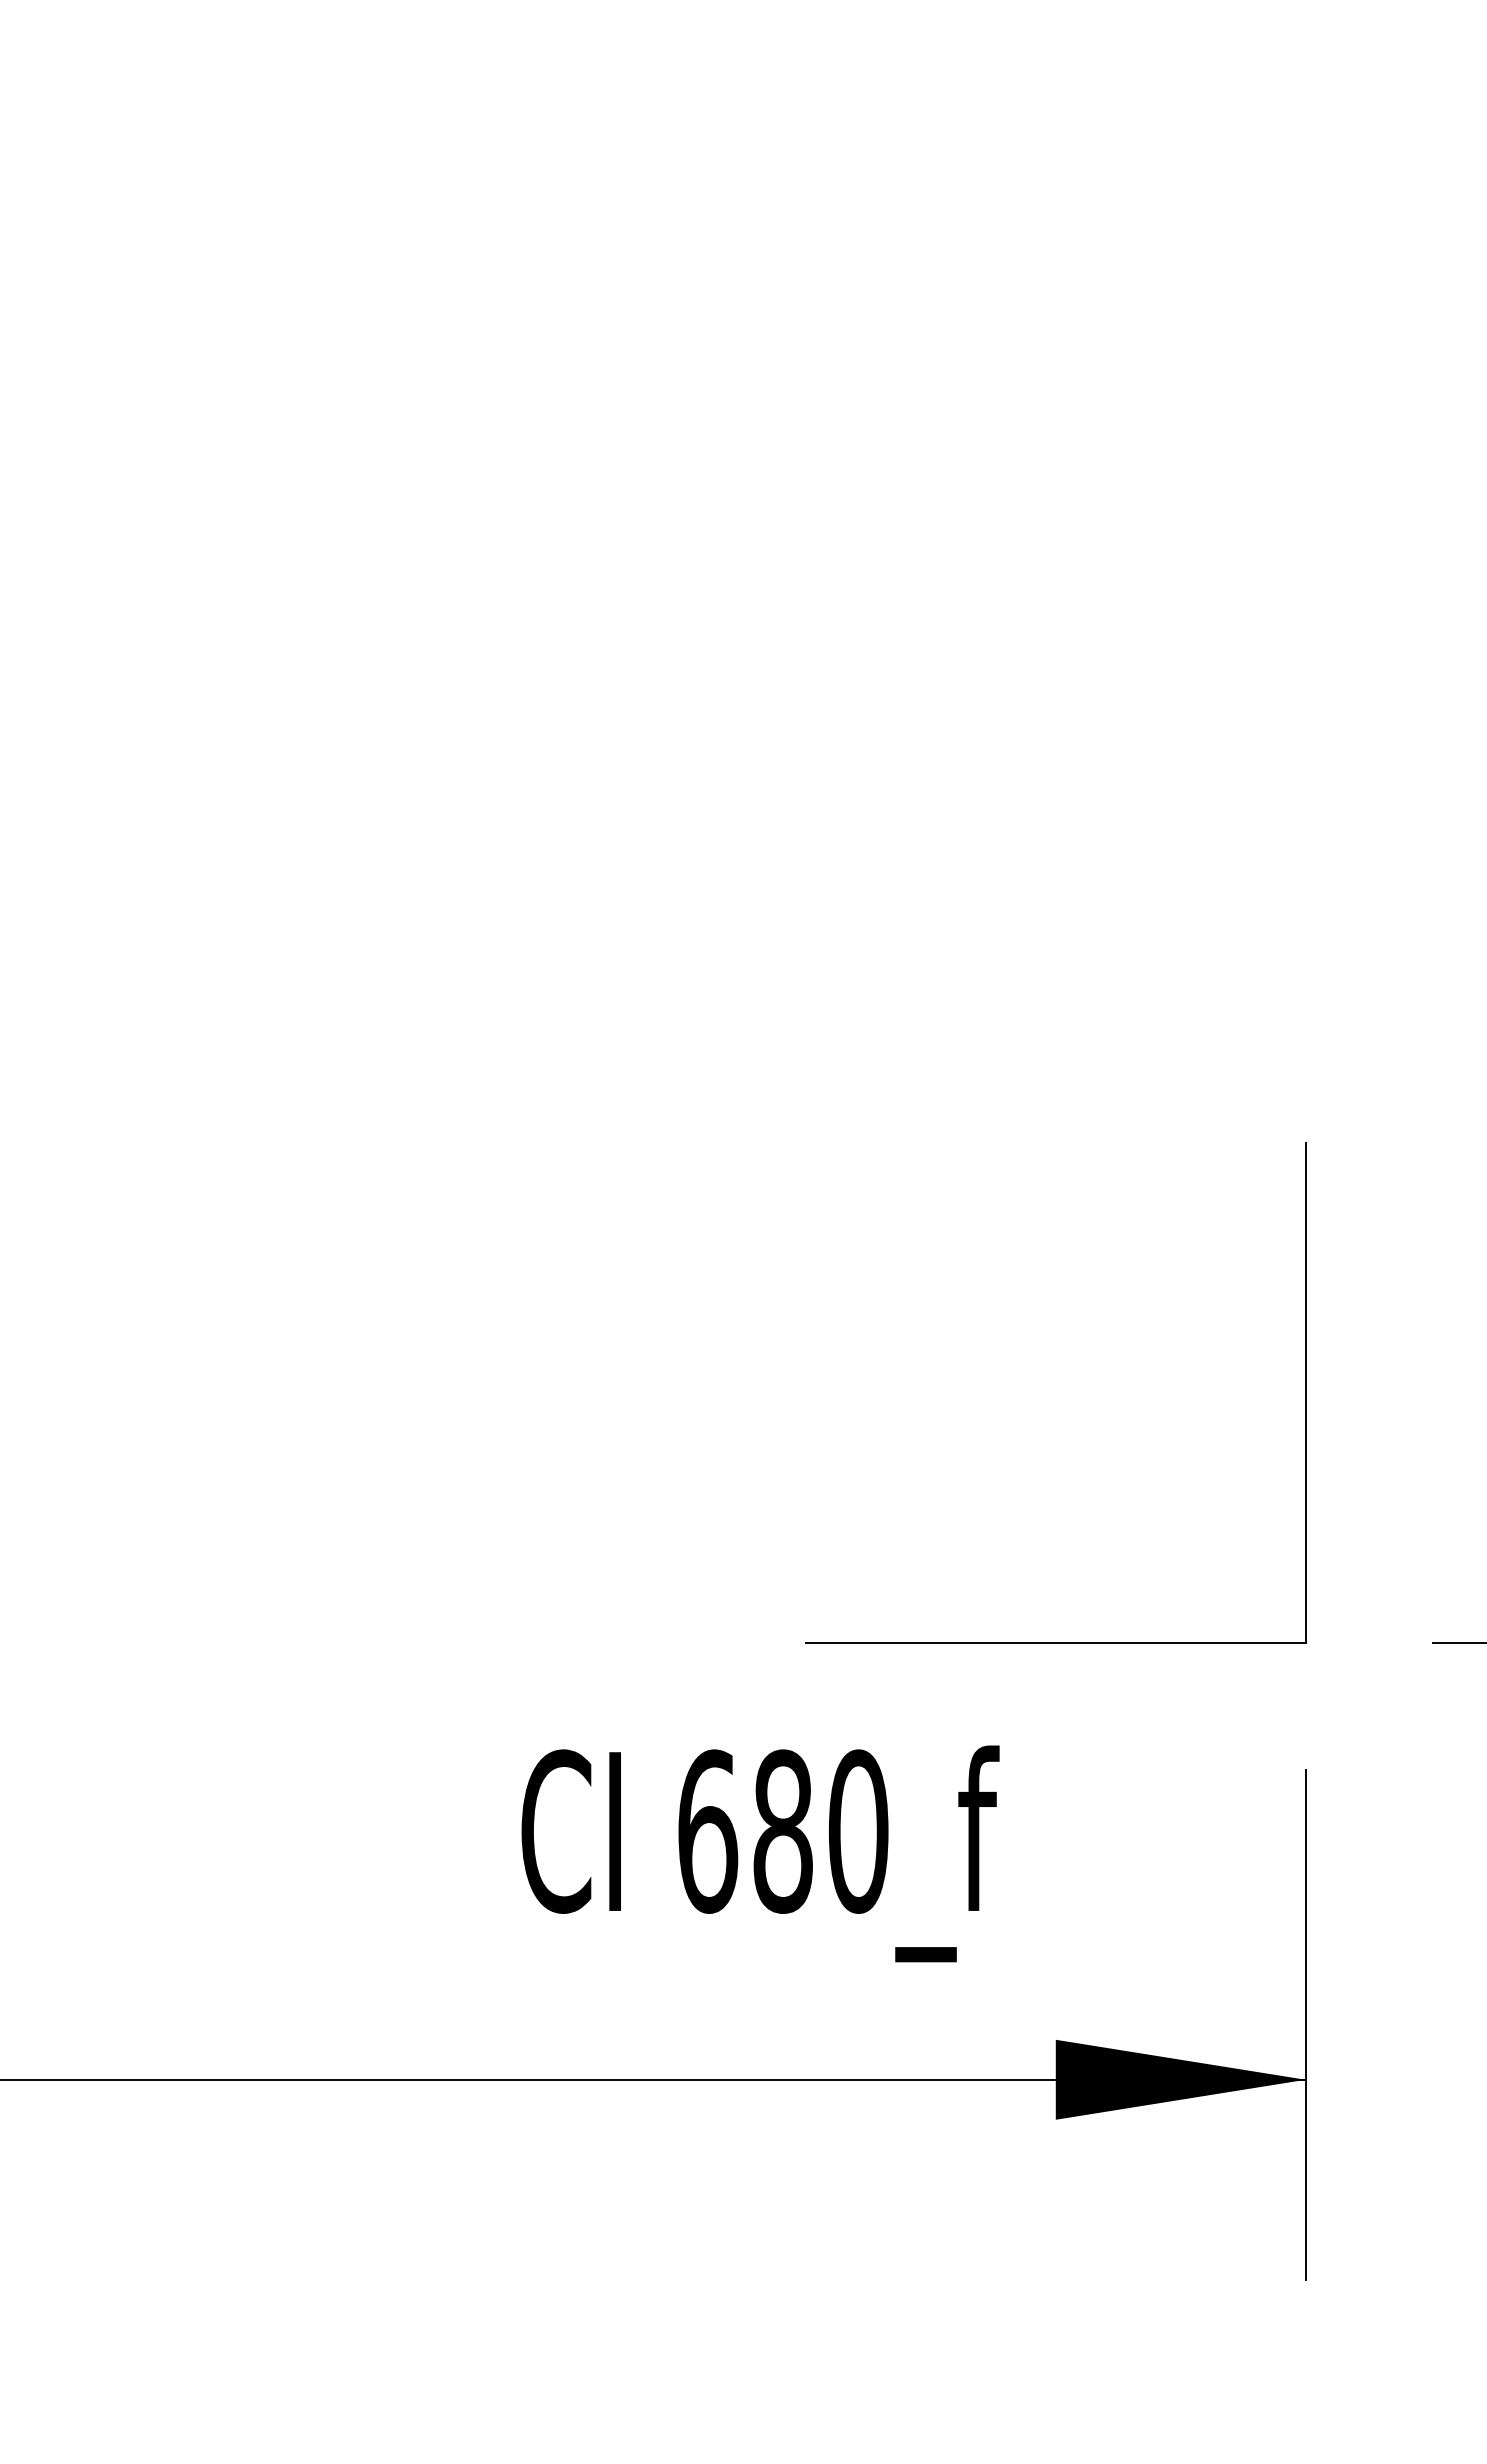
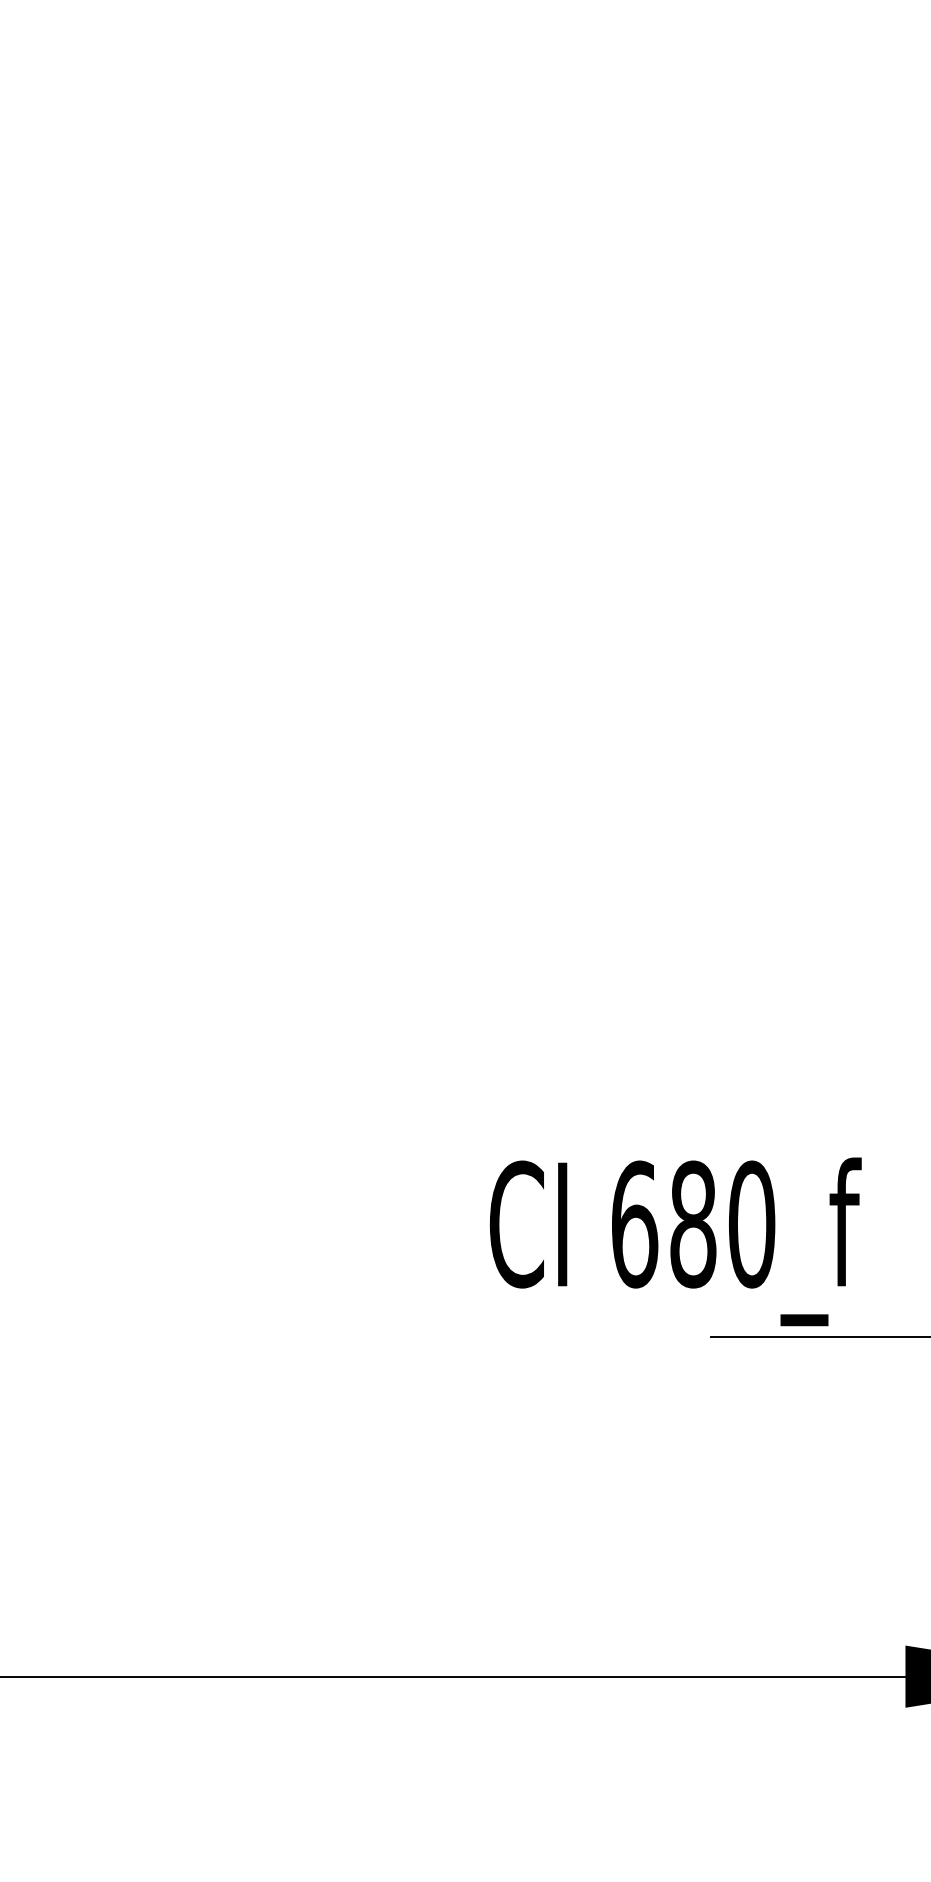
text: (760, 1853) -> (675, 1241), moved

